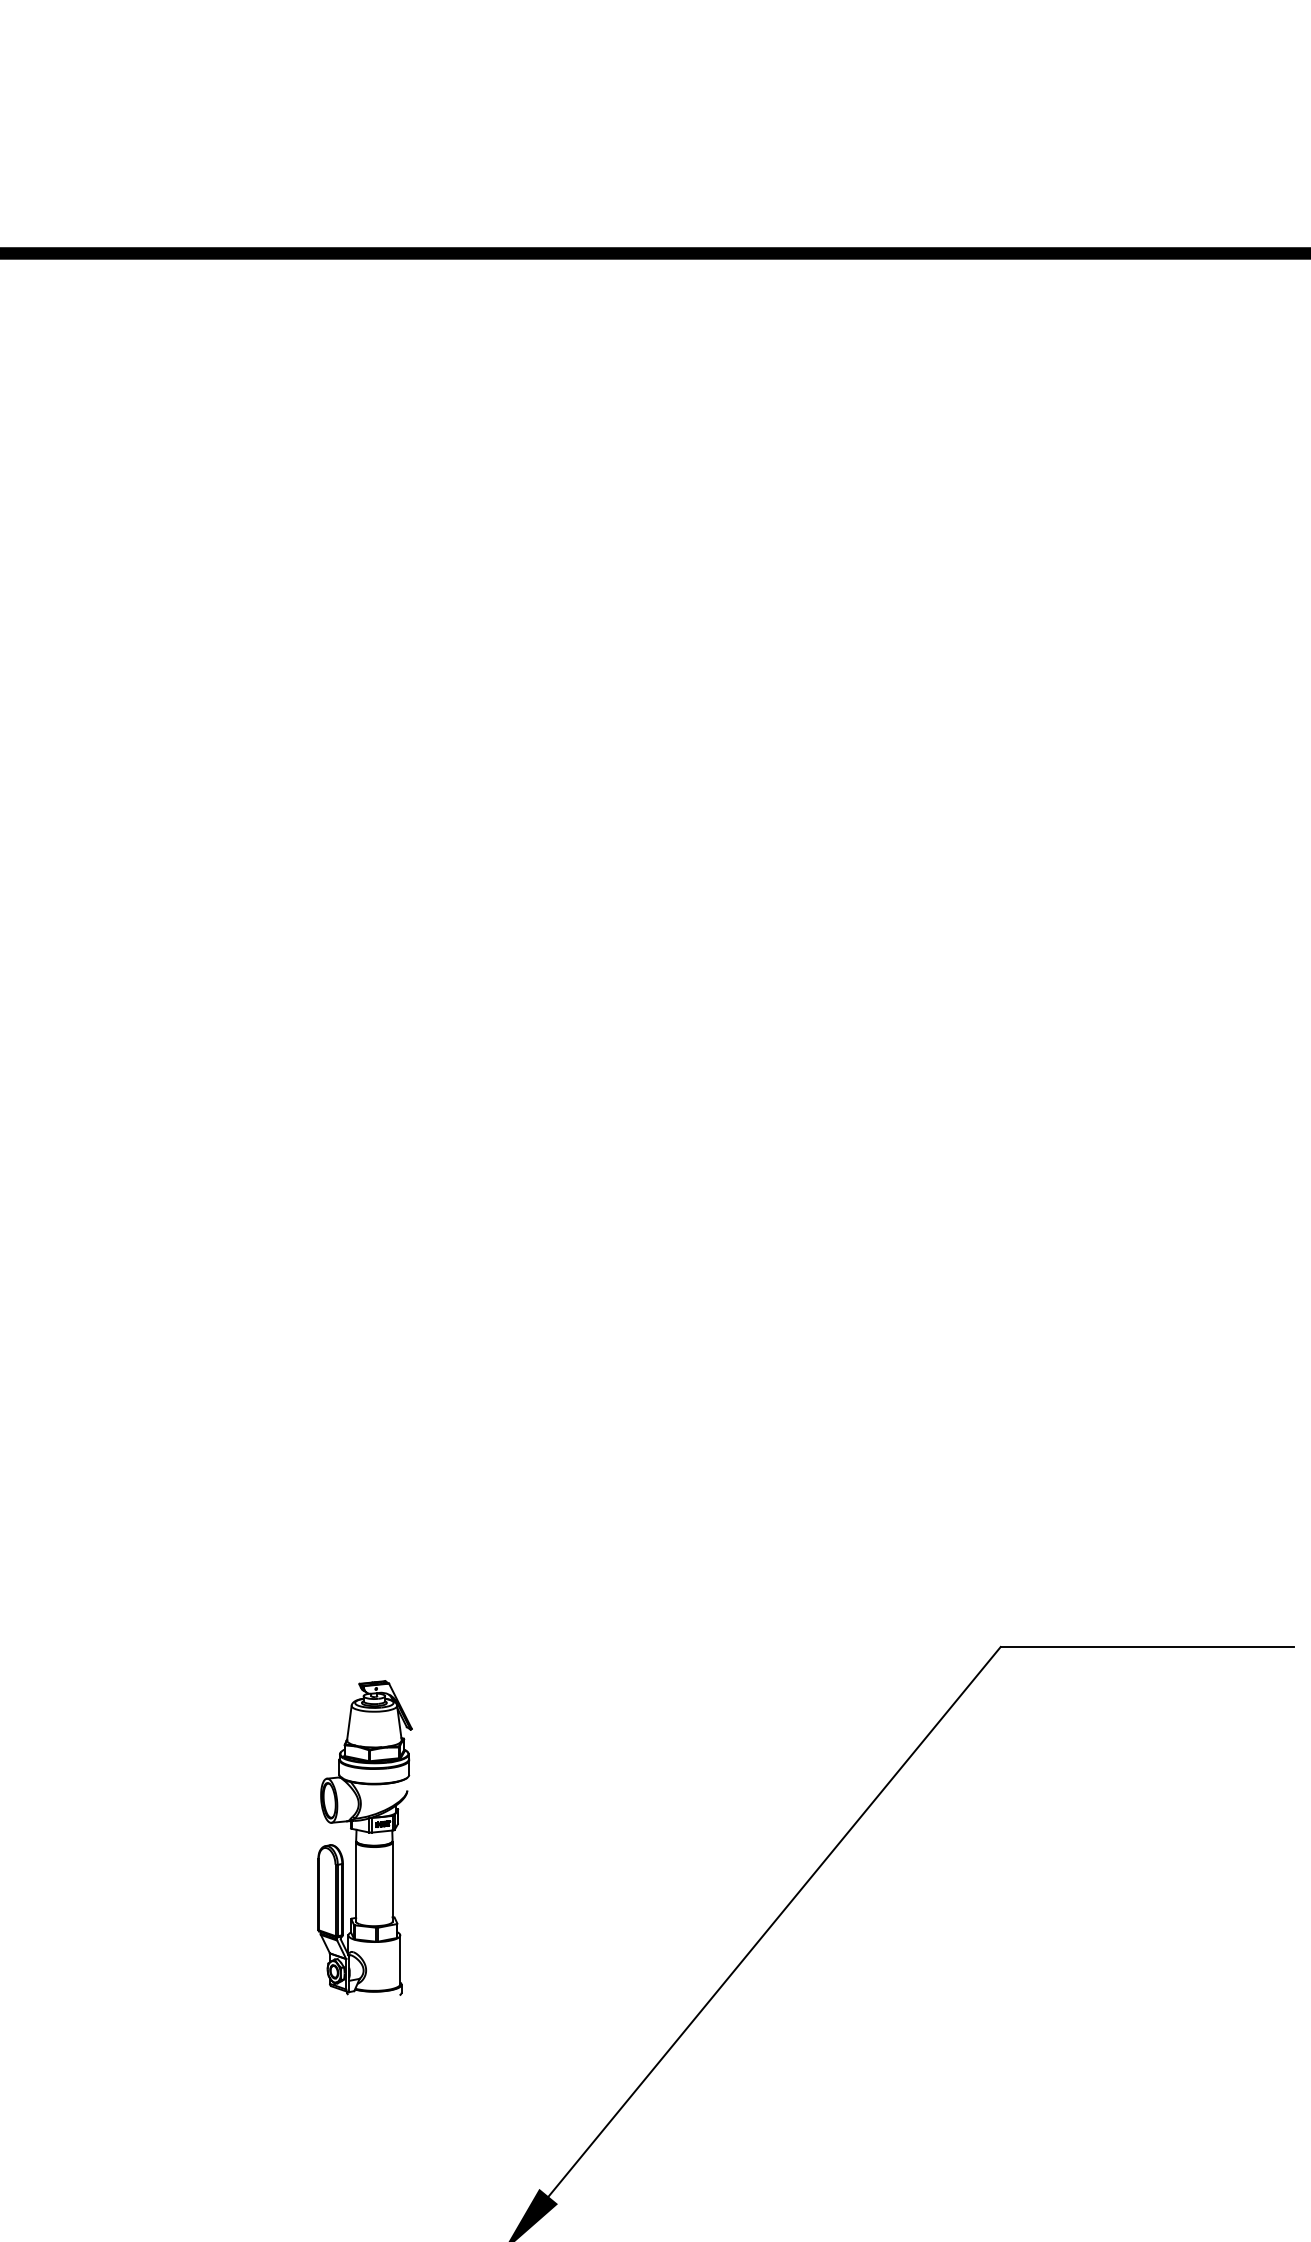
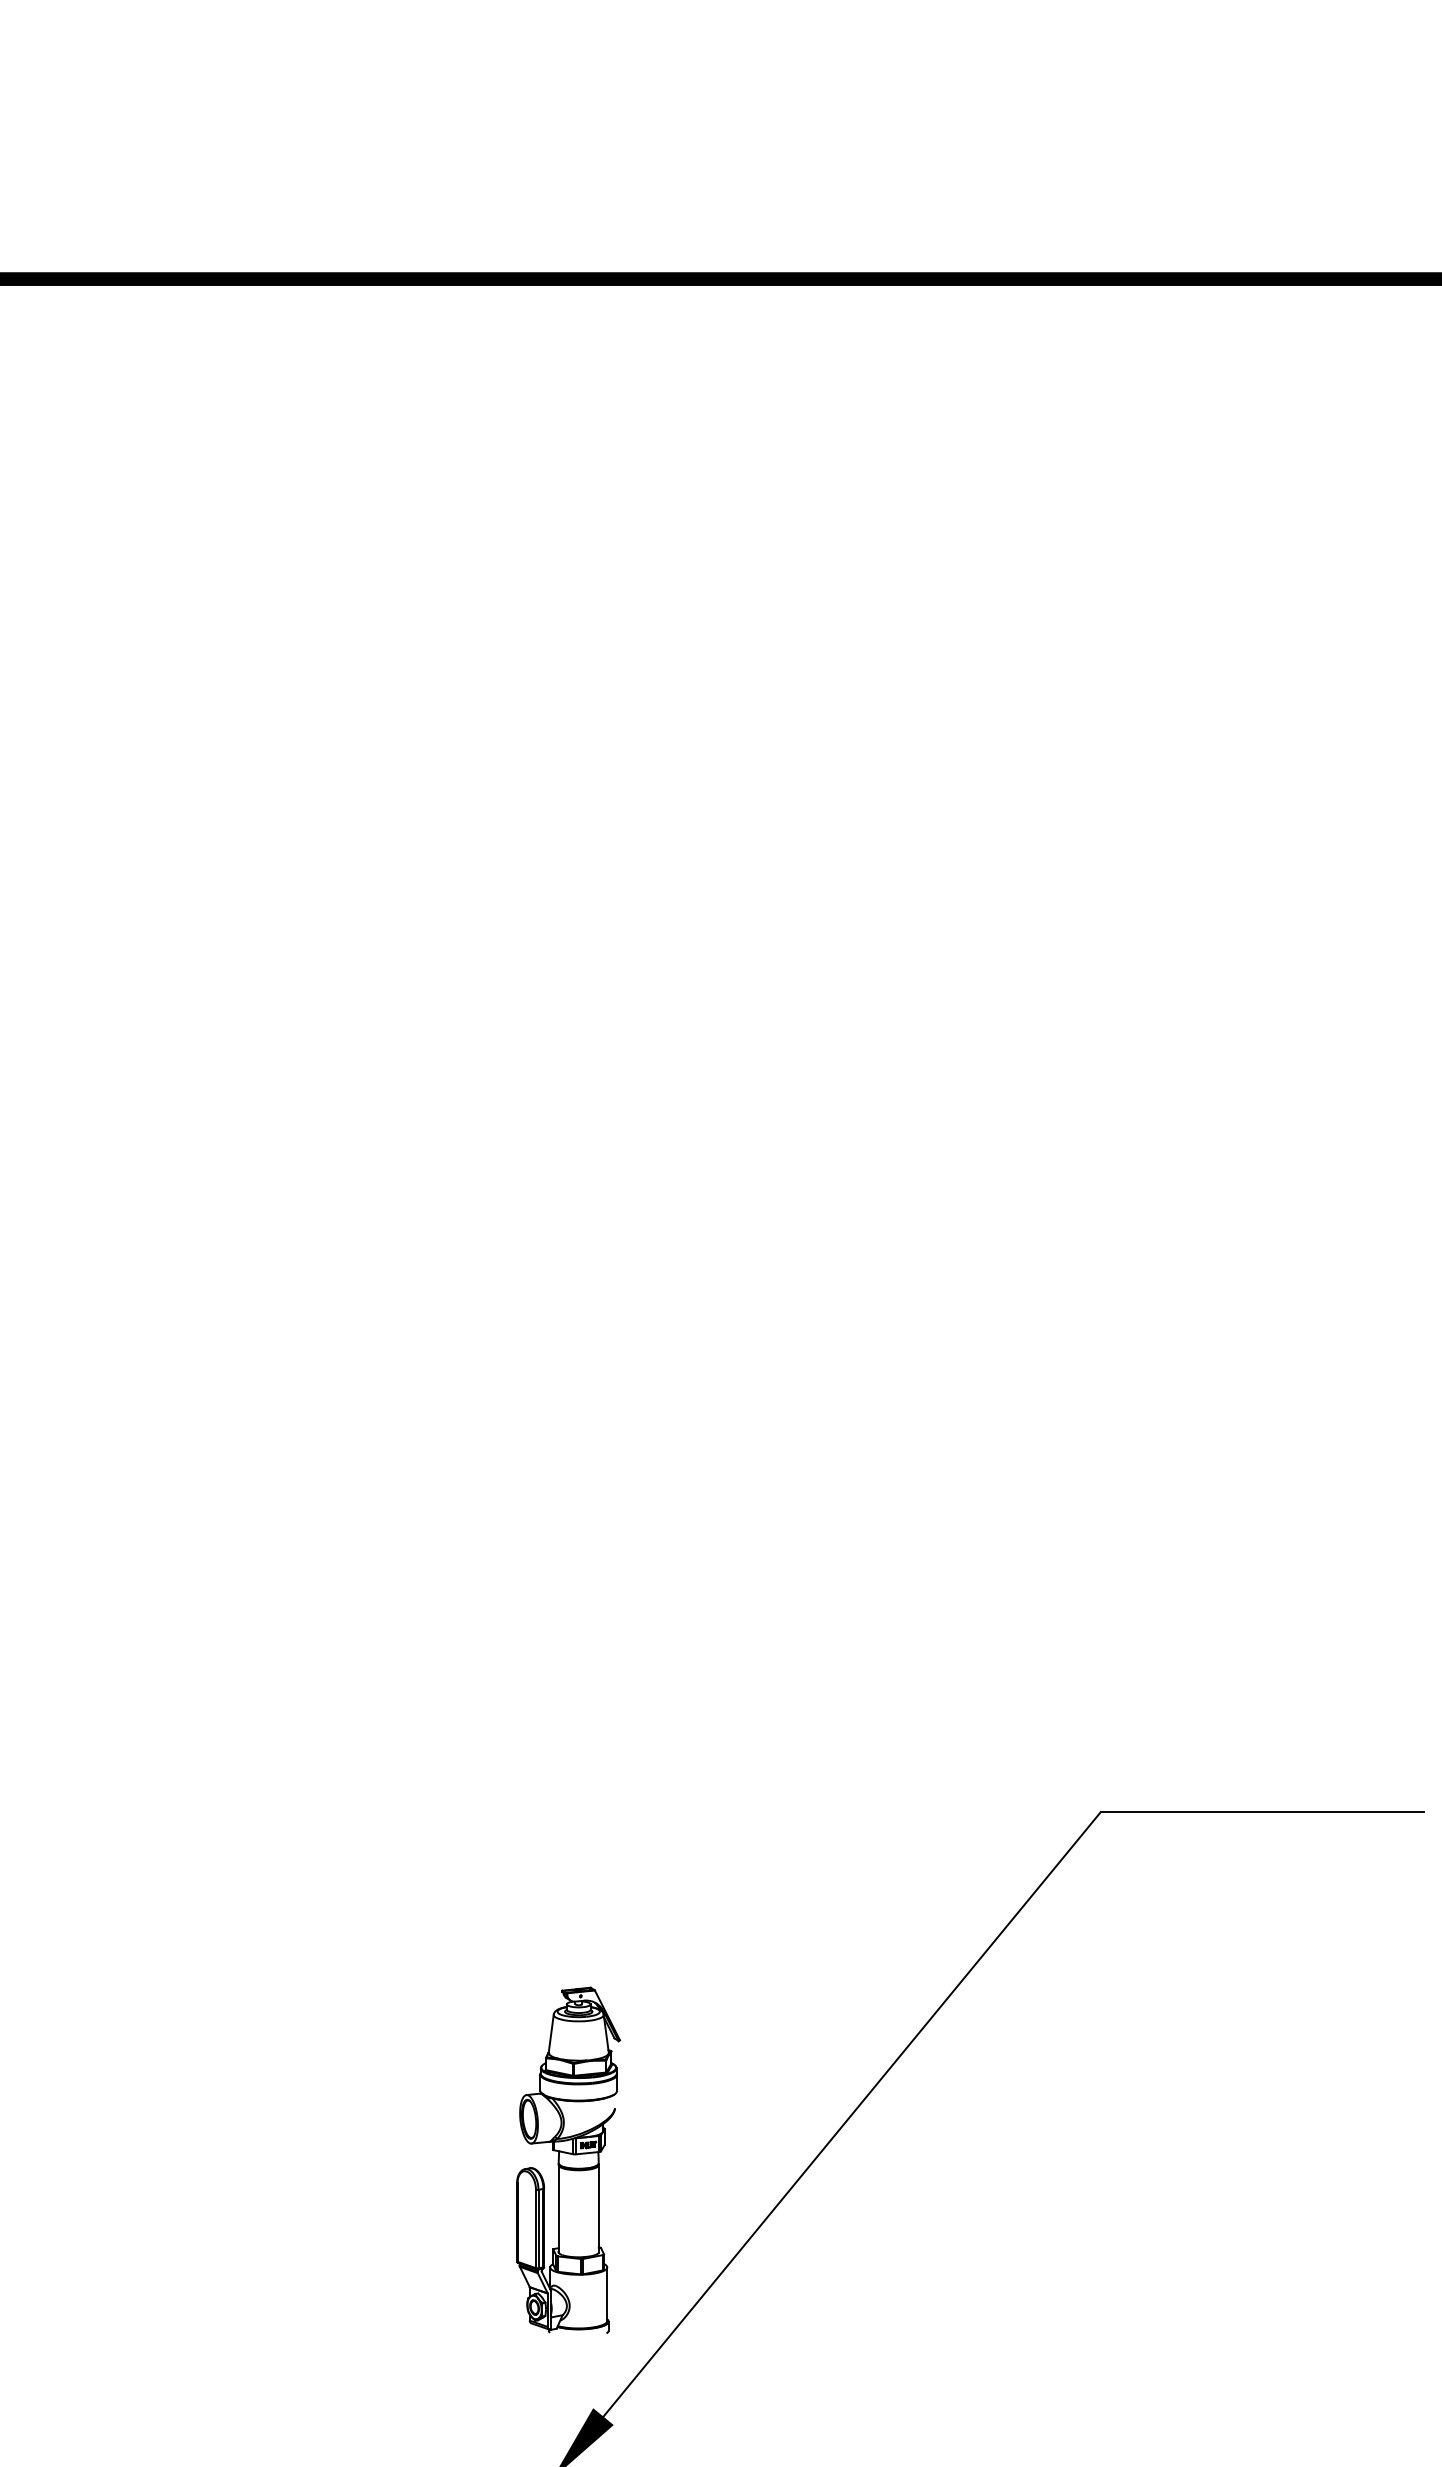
part: (365, 1837) -> (568, 2159), moved

